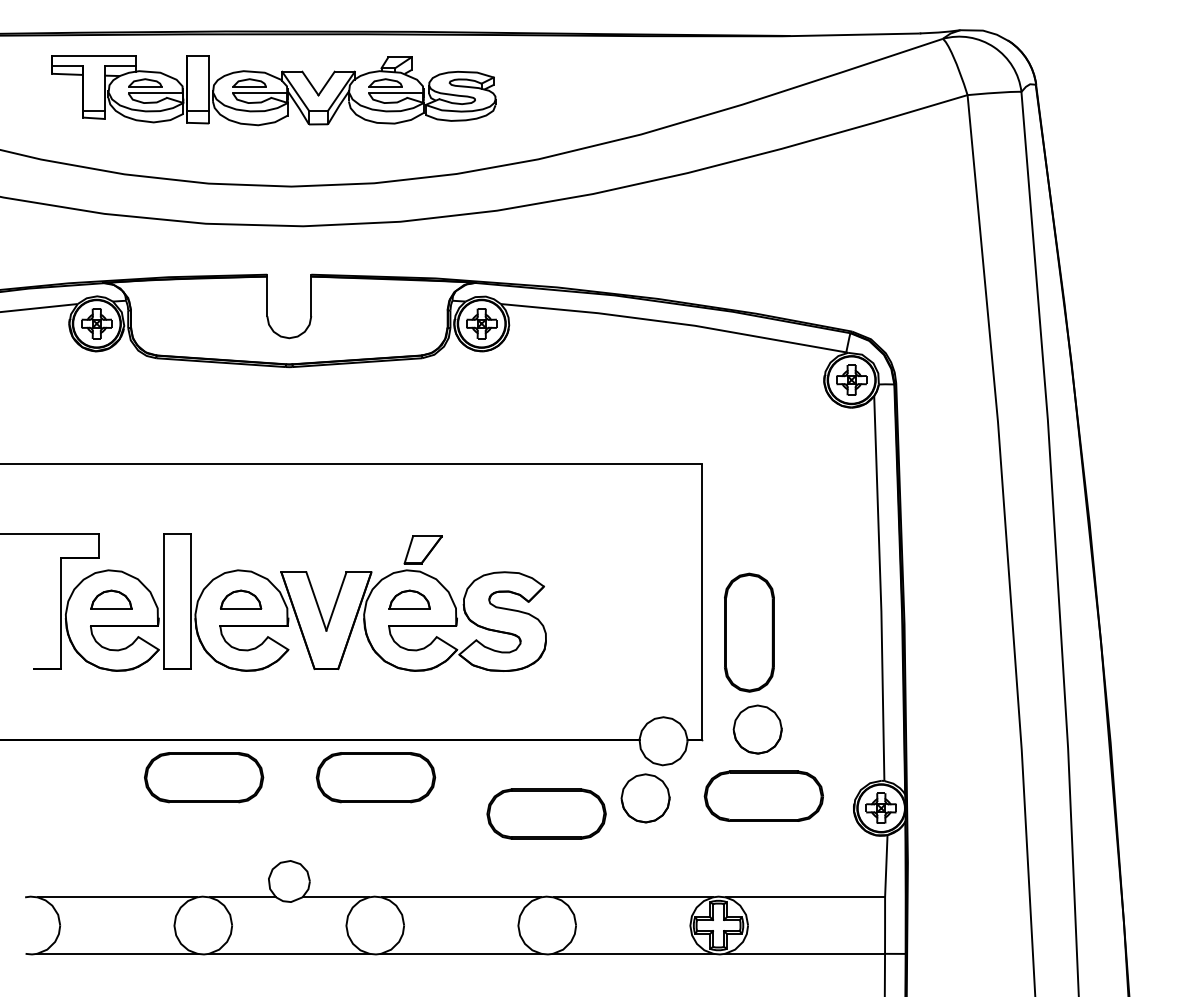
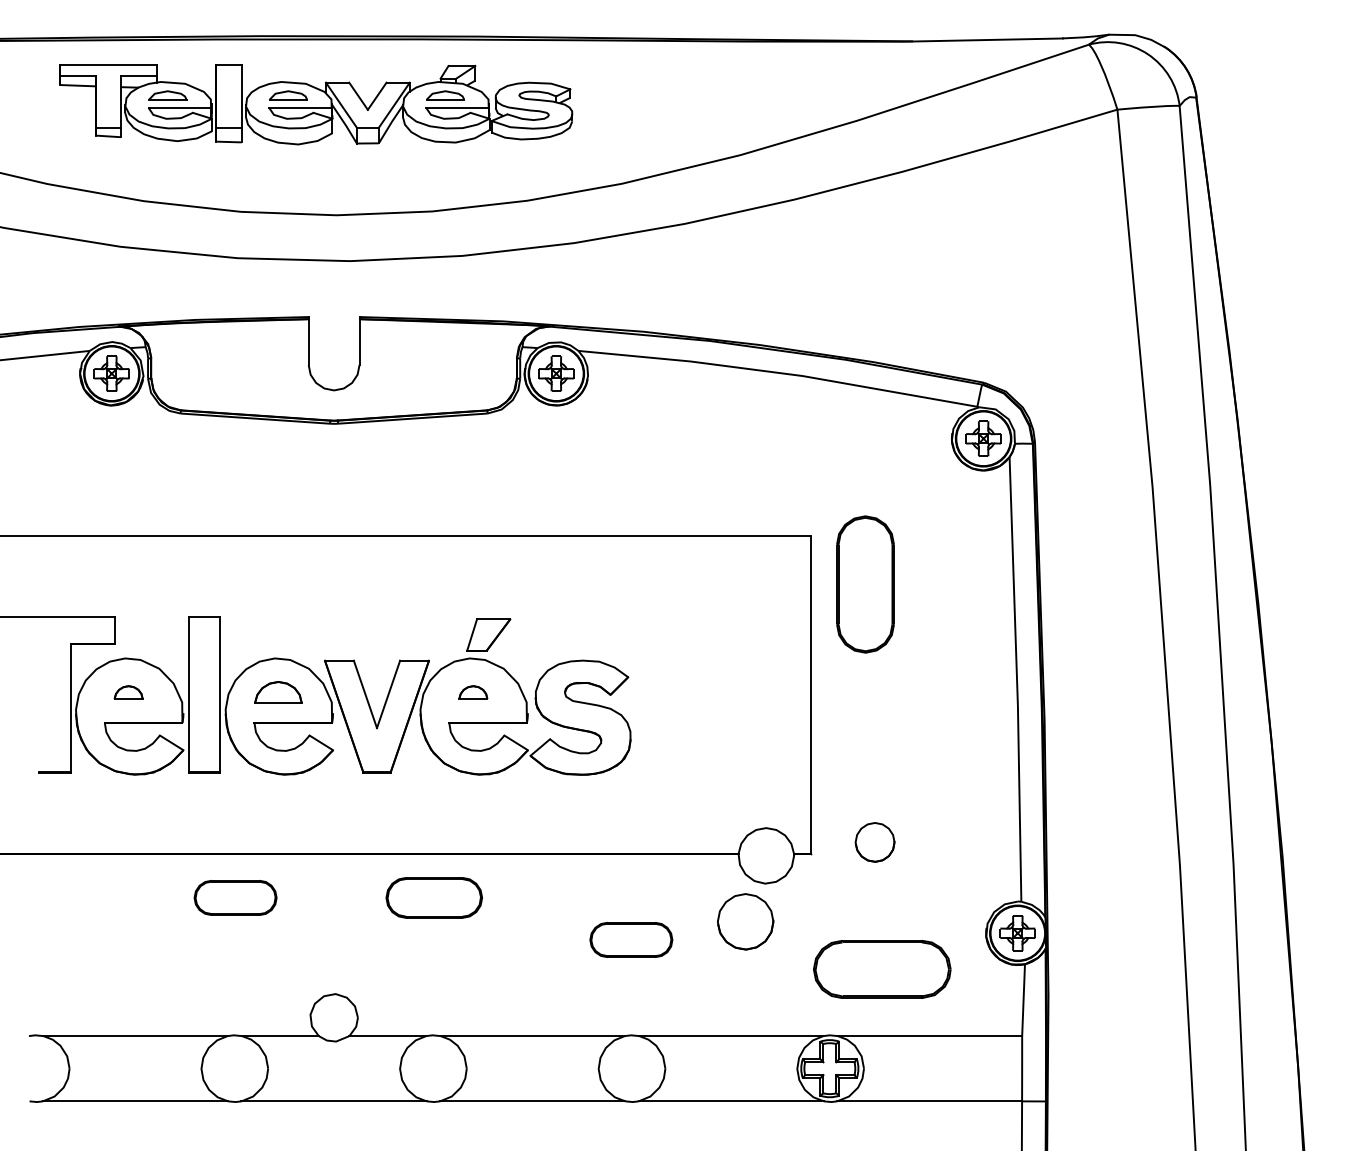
part: (111, 599) -> (128, 692), size x0.6
part: (409, 599) -> (473, 692), size x0.6
part: (749, 632) -> (865, 584), moved
part: (757, 729) -> (874, 842), size x0.7
part: (203, 777) -> (235, 897), size x0.6
part: (376, 777) -> (434, 897), size x0.7
part: (764, 796) -> (882, 969), moved
part: (546, 813) -> (631, 939), size x0.6

